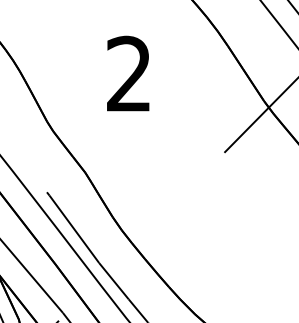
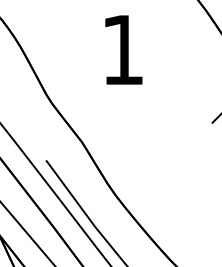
text: (128, 73) -> (122, 49), 2 -> 1

